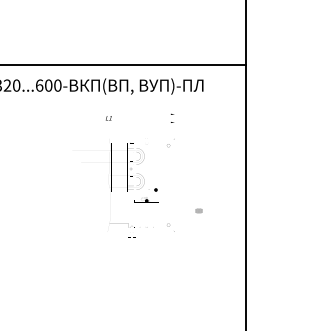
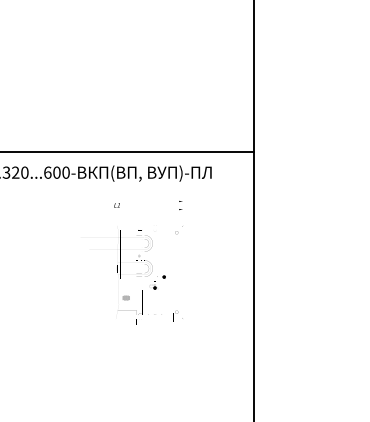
part: (198, 210) -> (125, 297), moved

